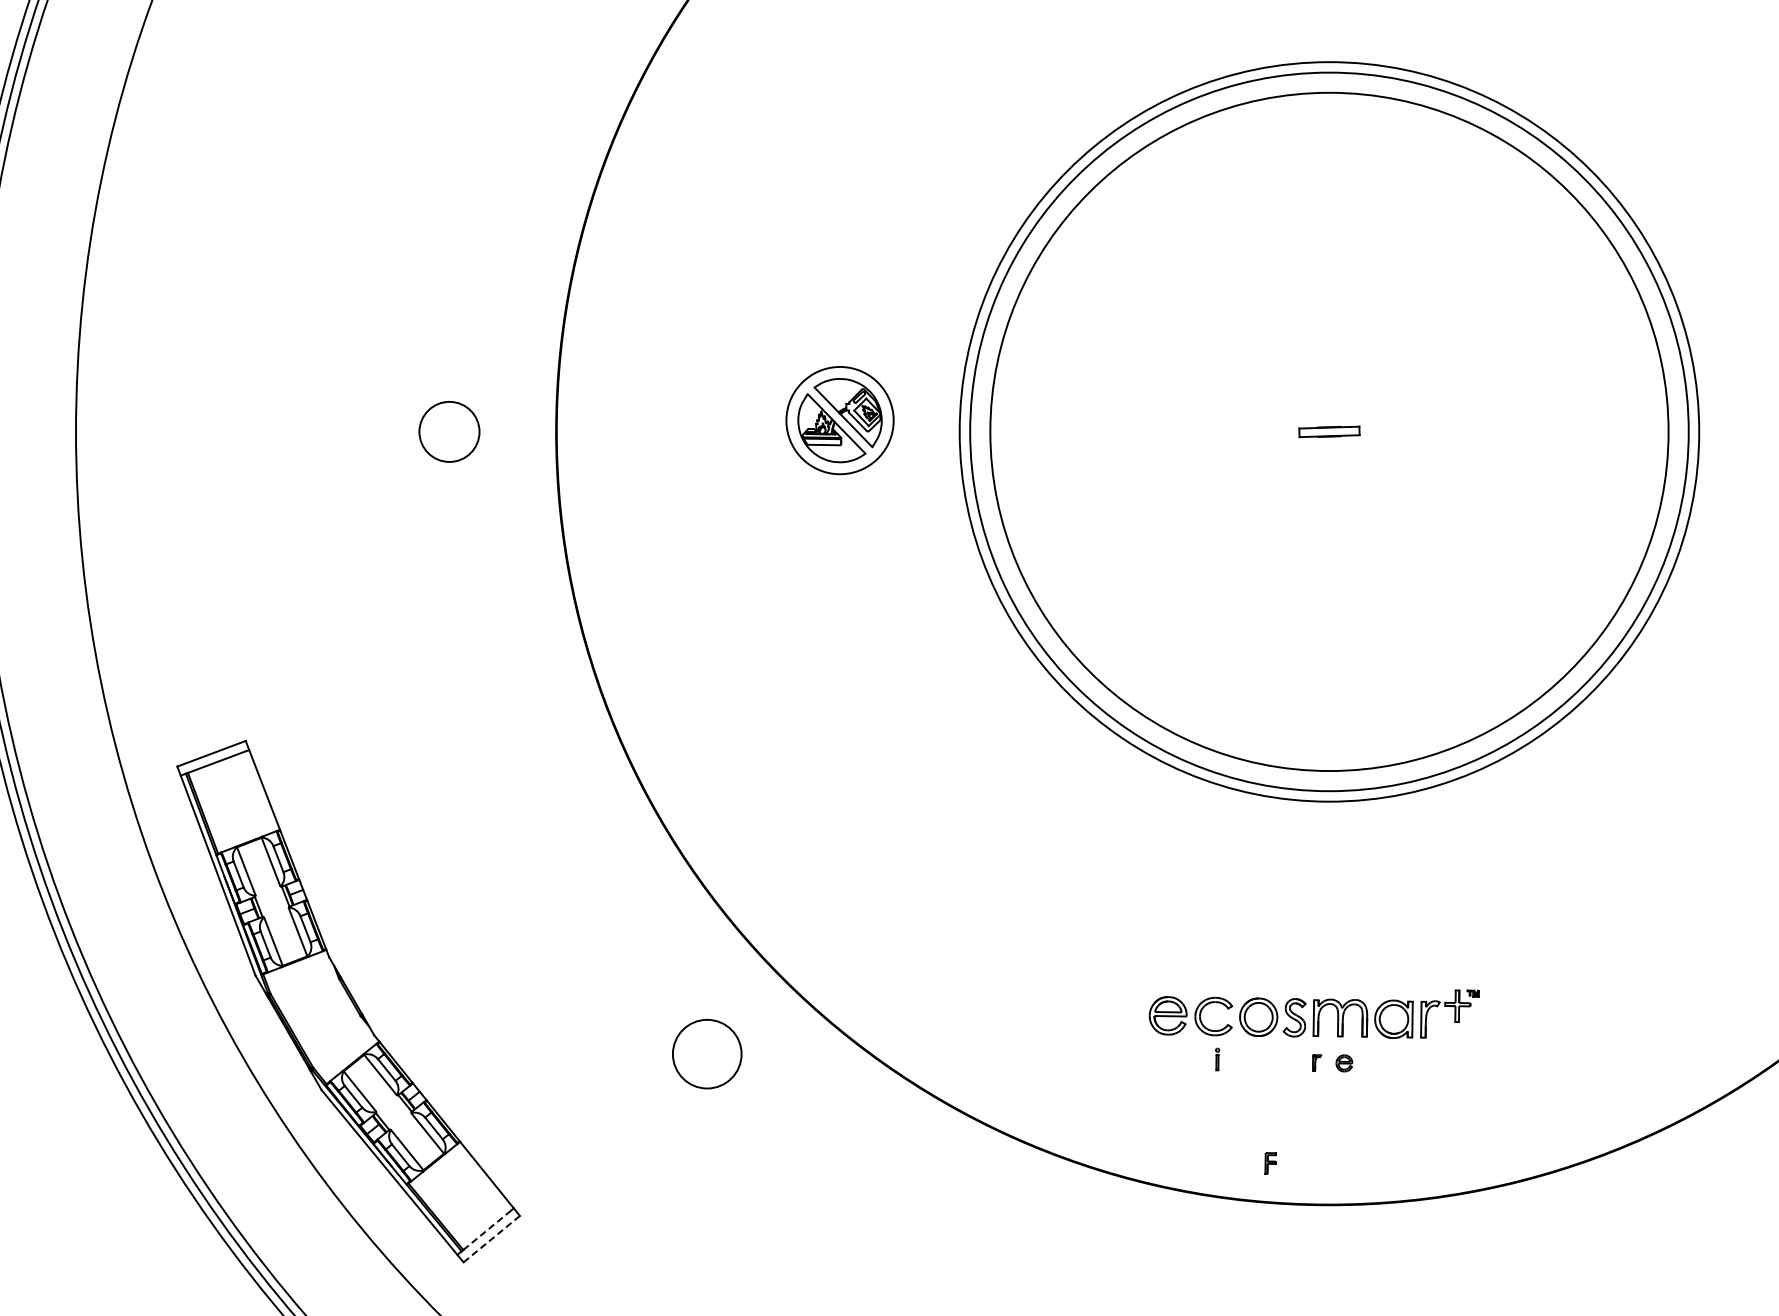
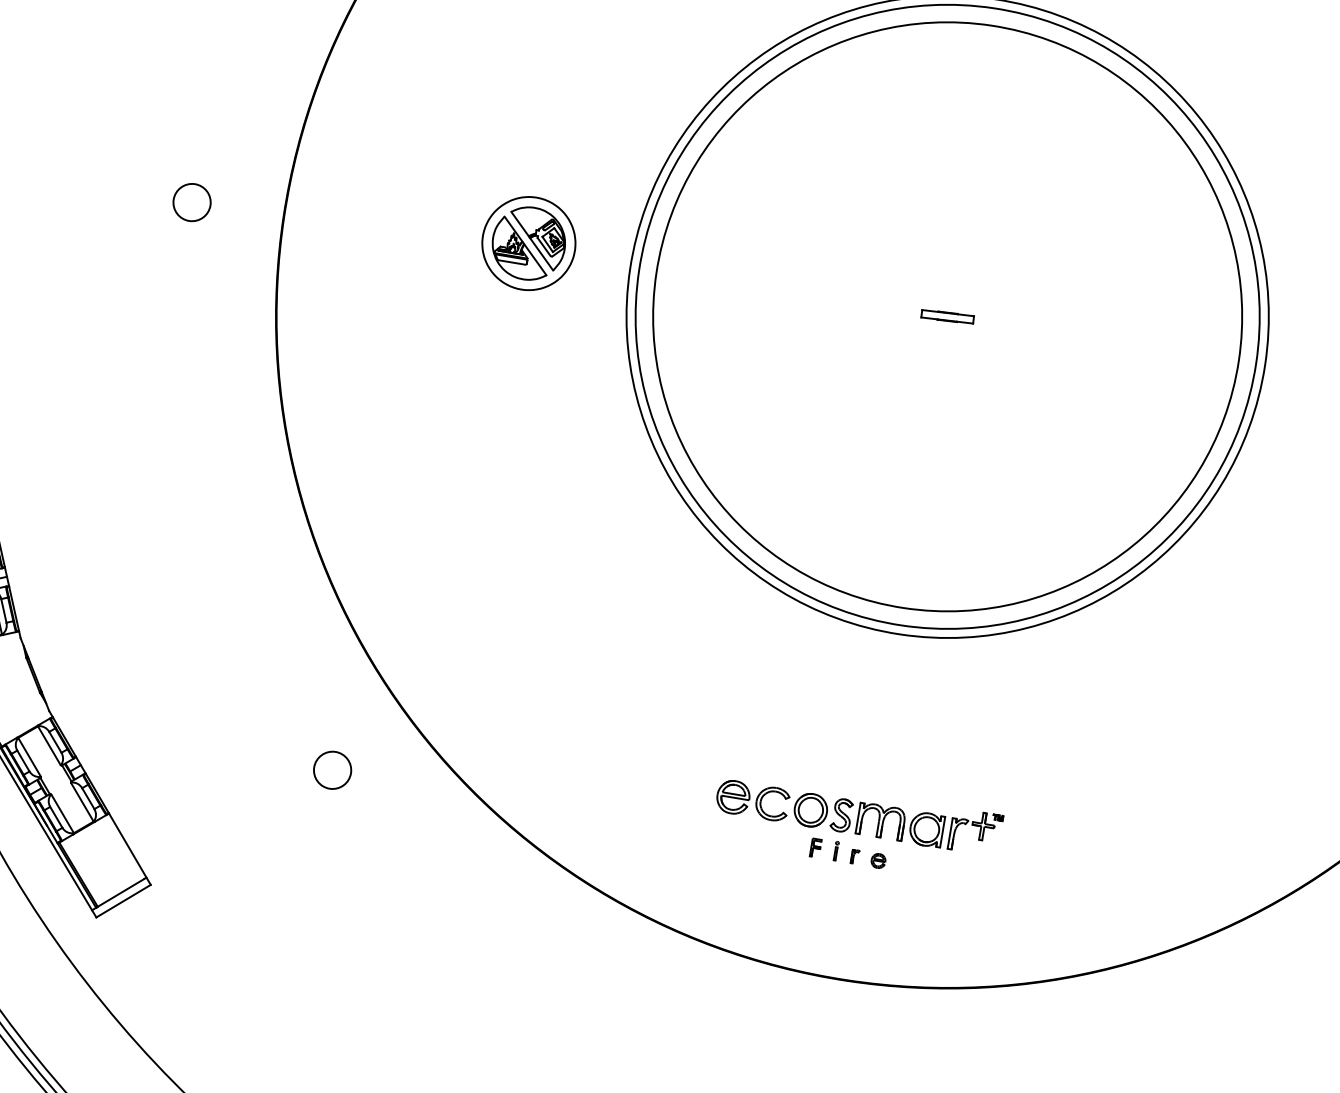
circle: (449, 431) -> (192, 202), size x0.71
circle: (706, 1053) -> (332, 769), size x0.62
part: (1217, 1059) -> (836, 851), moved
part: (1270, 1163) -> (815, 848), moved
line: (487, 1229) -> (121, 892), dashed -> solid
line: (492, 1238) -> (124, 900), dashed -> solid

